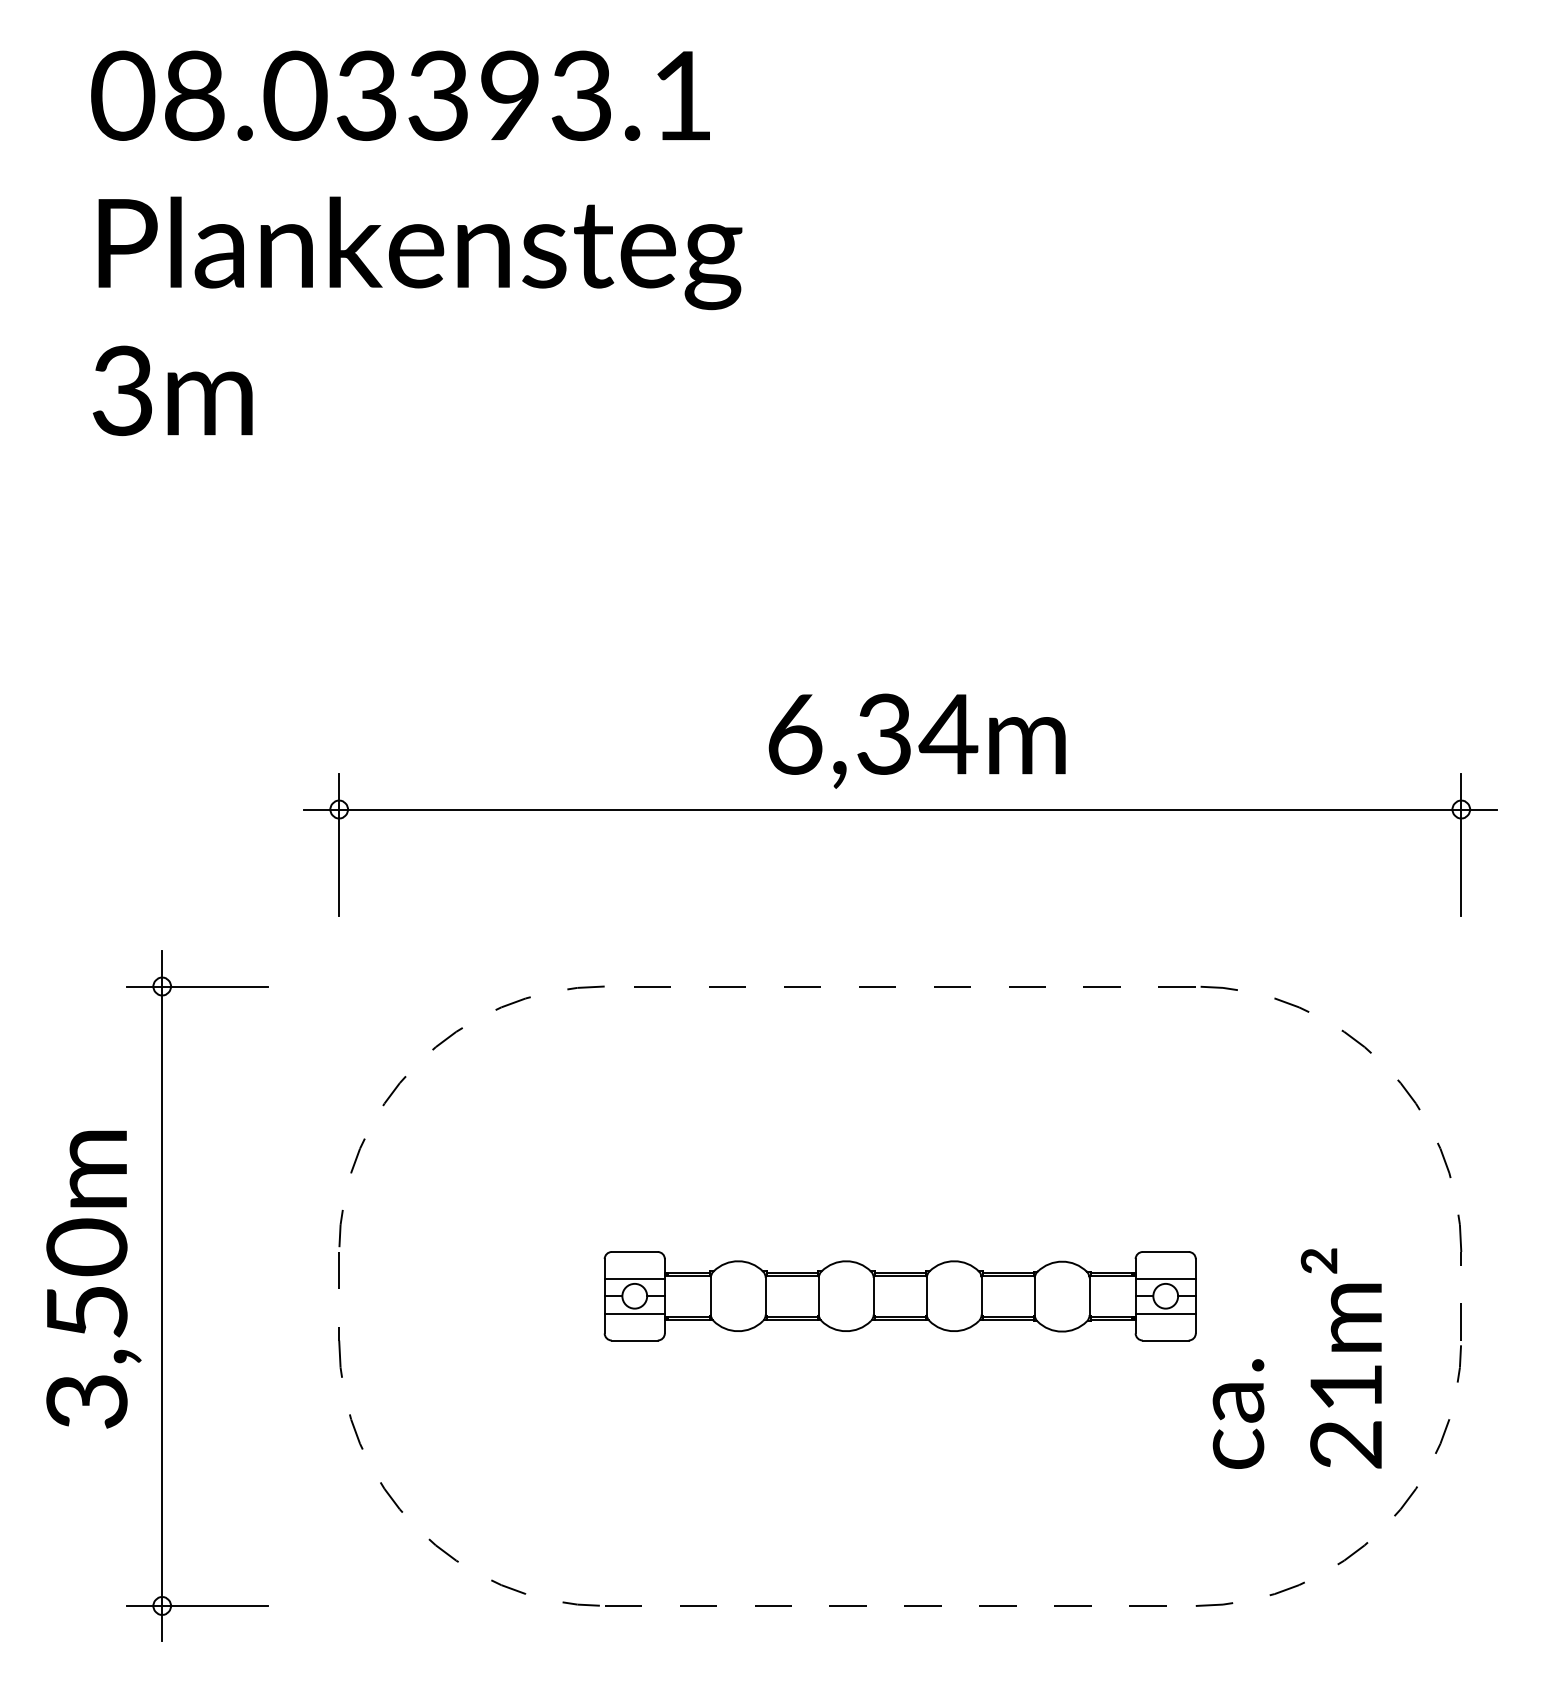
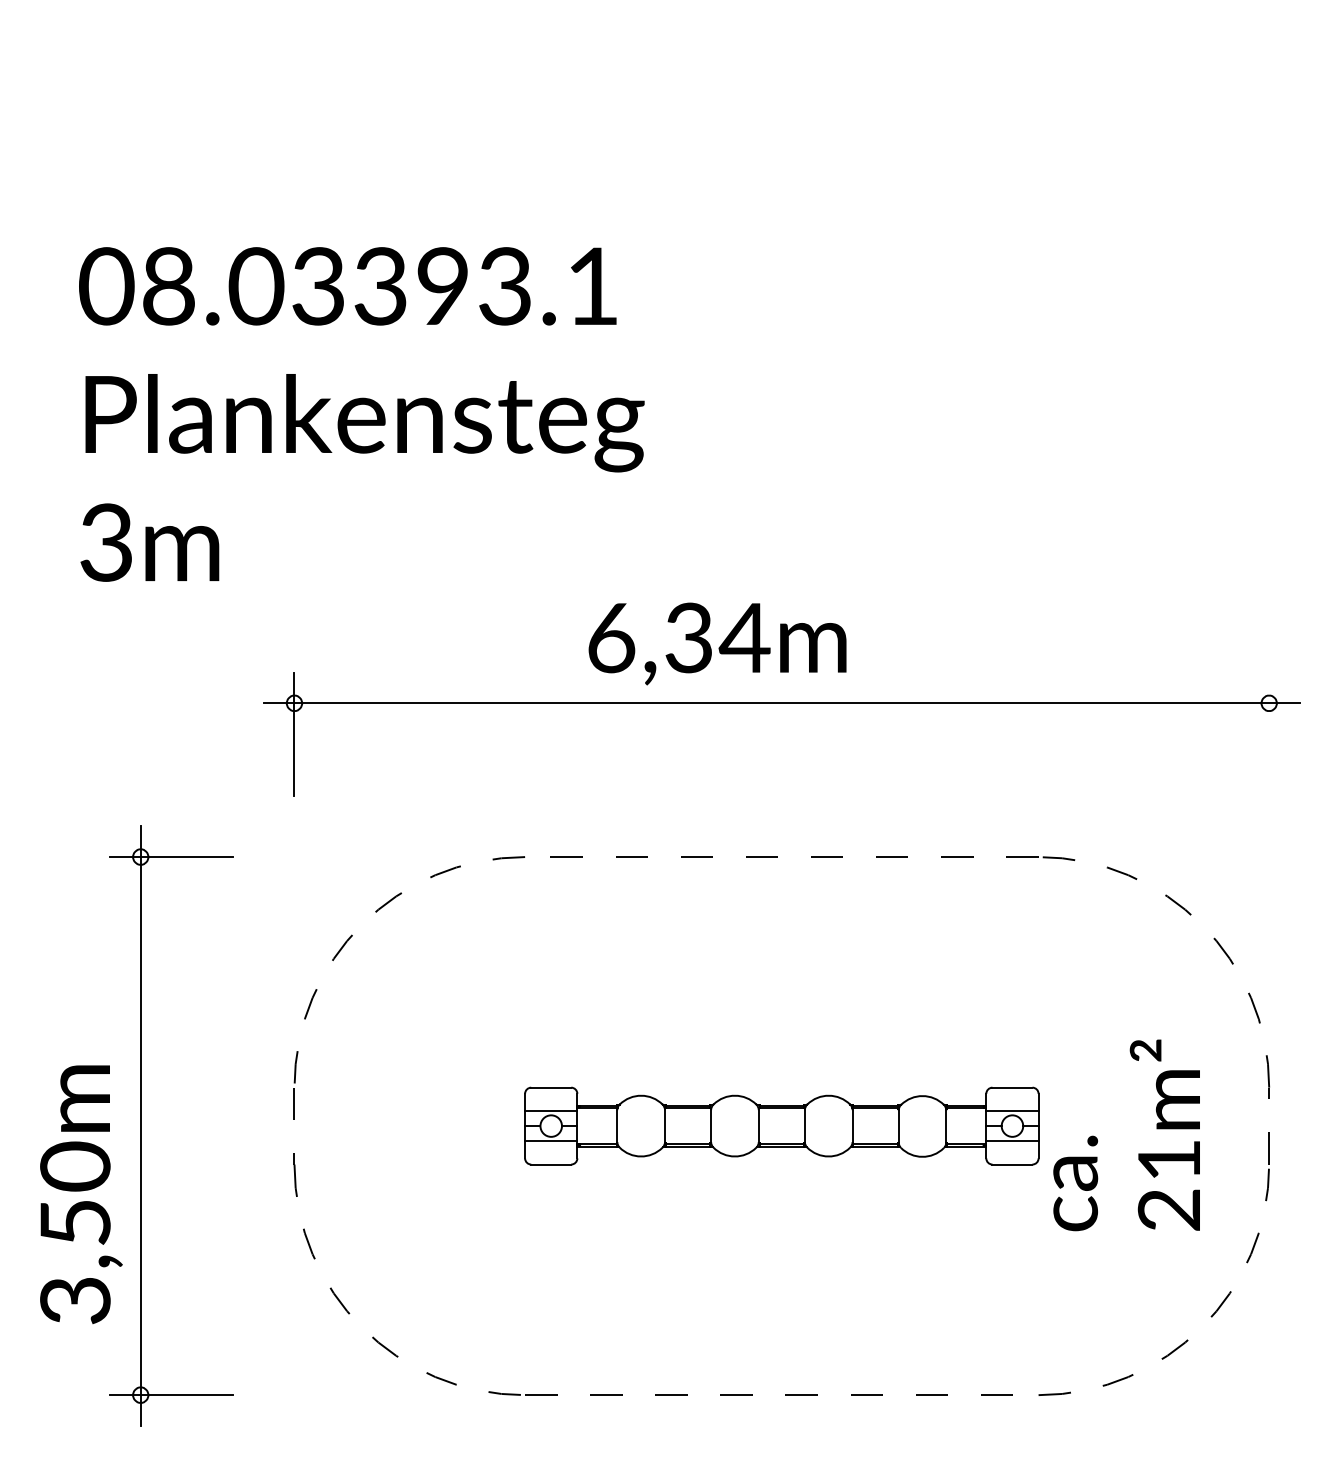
text: (416, 243) -> (361, 414), moved
text: (917, 740) -> (717, 643), moved
line: (1461, 844) -> (1269, 733), removed
text: (94, 1279) -> (81, 1194), moved
text: (1297, 1358) -> (1126, 1135), moved

